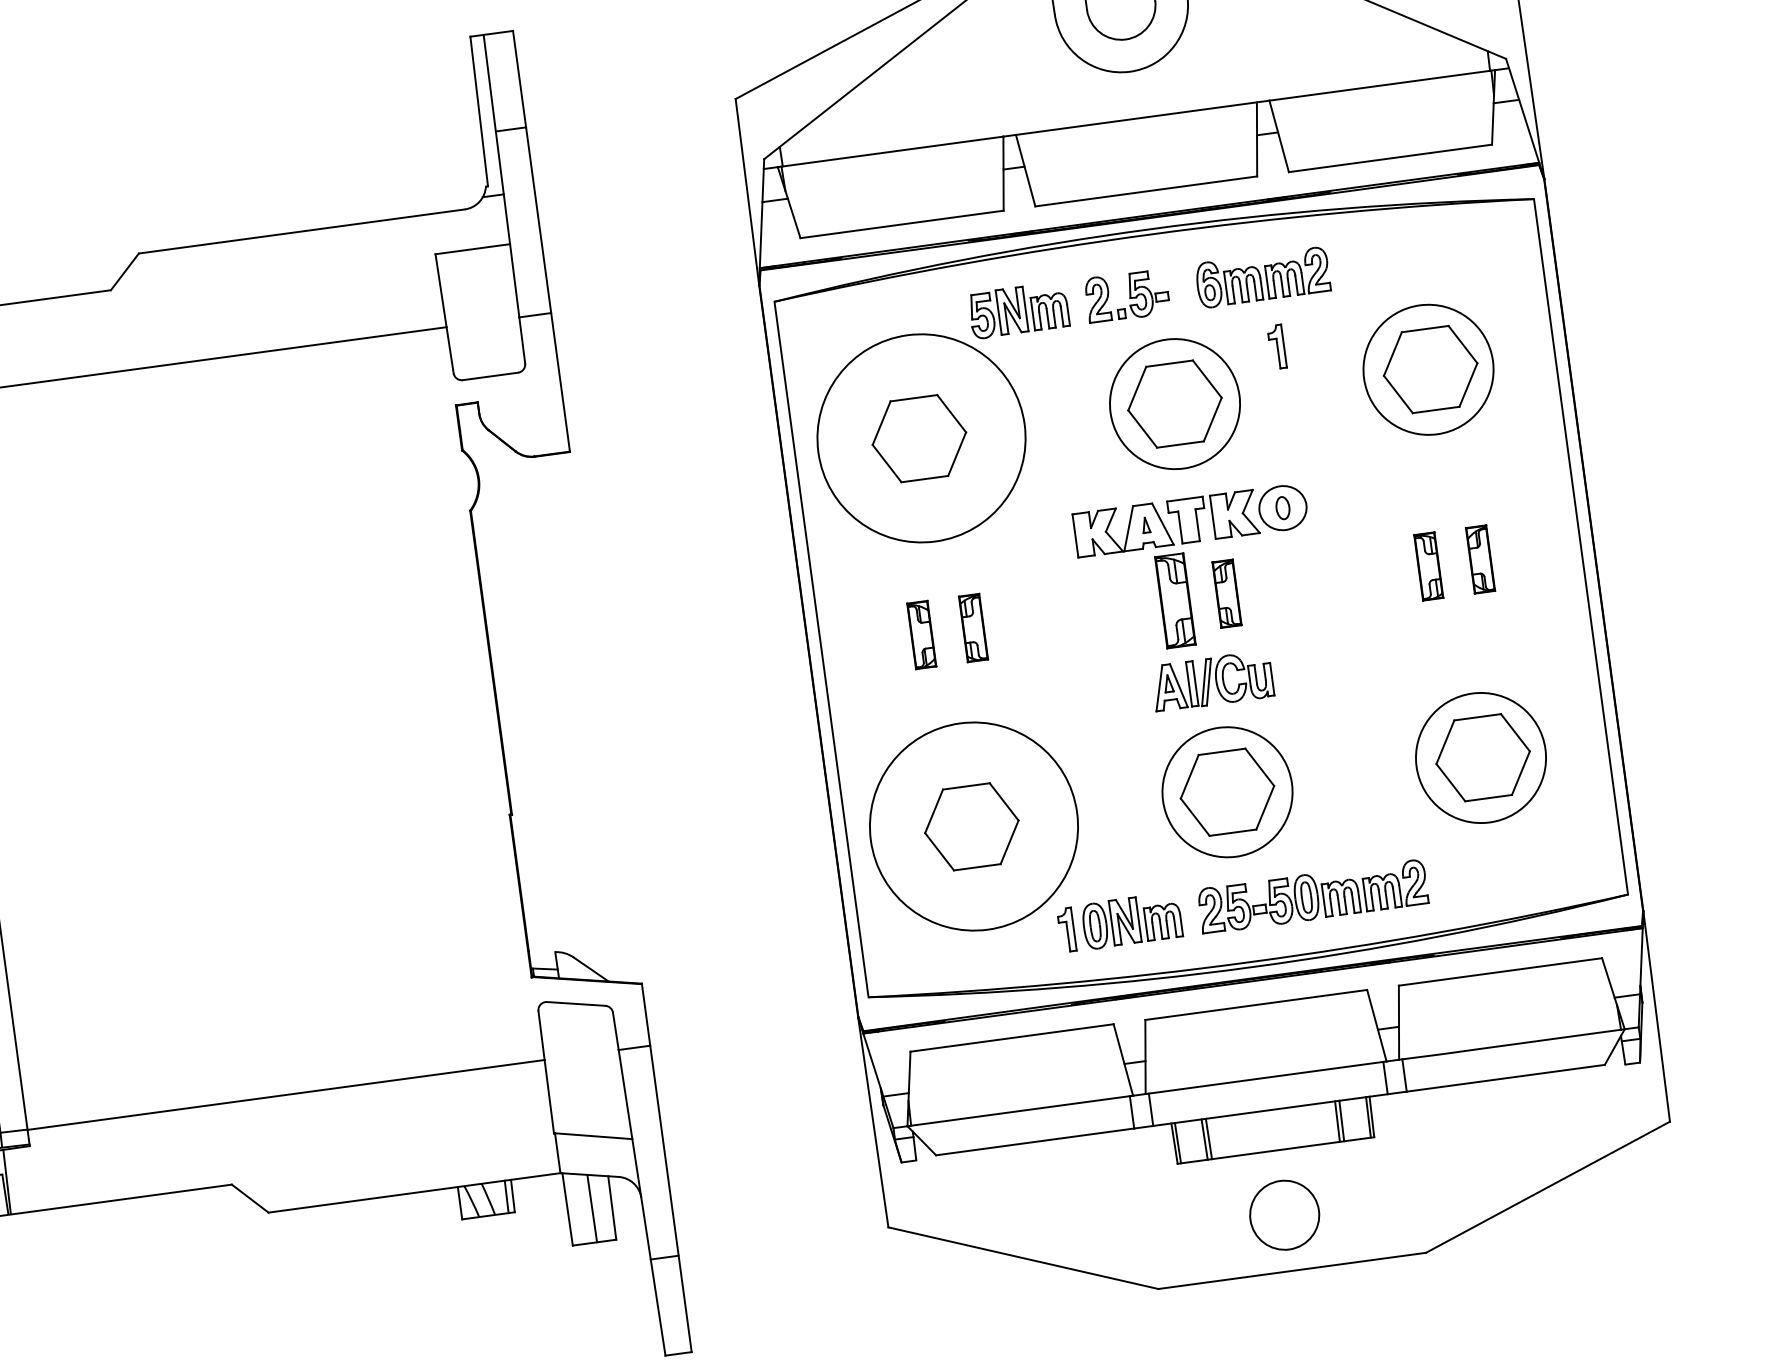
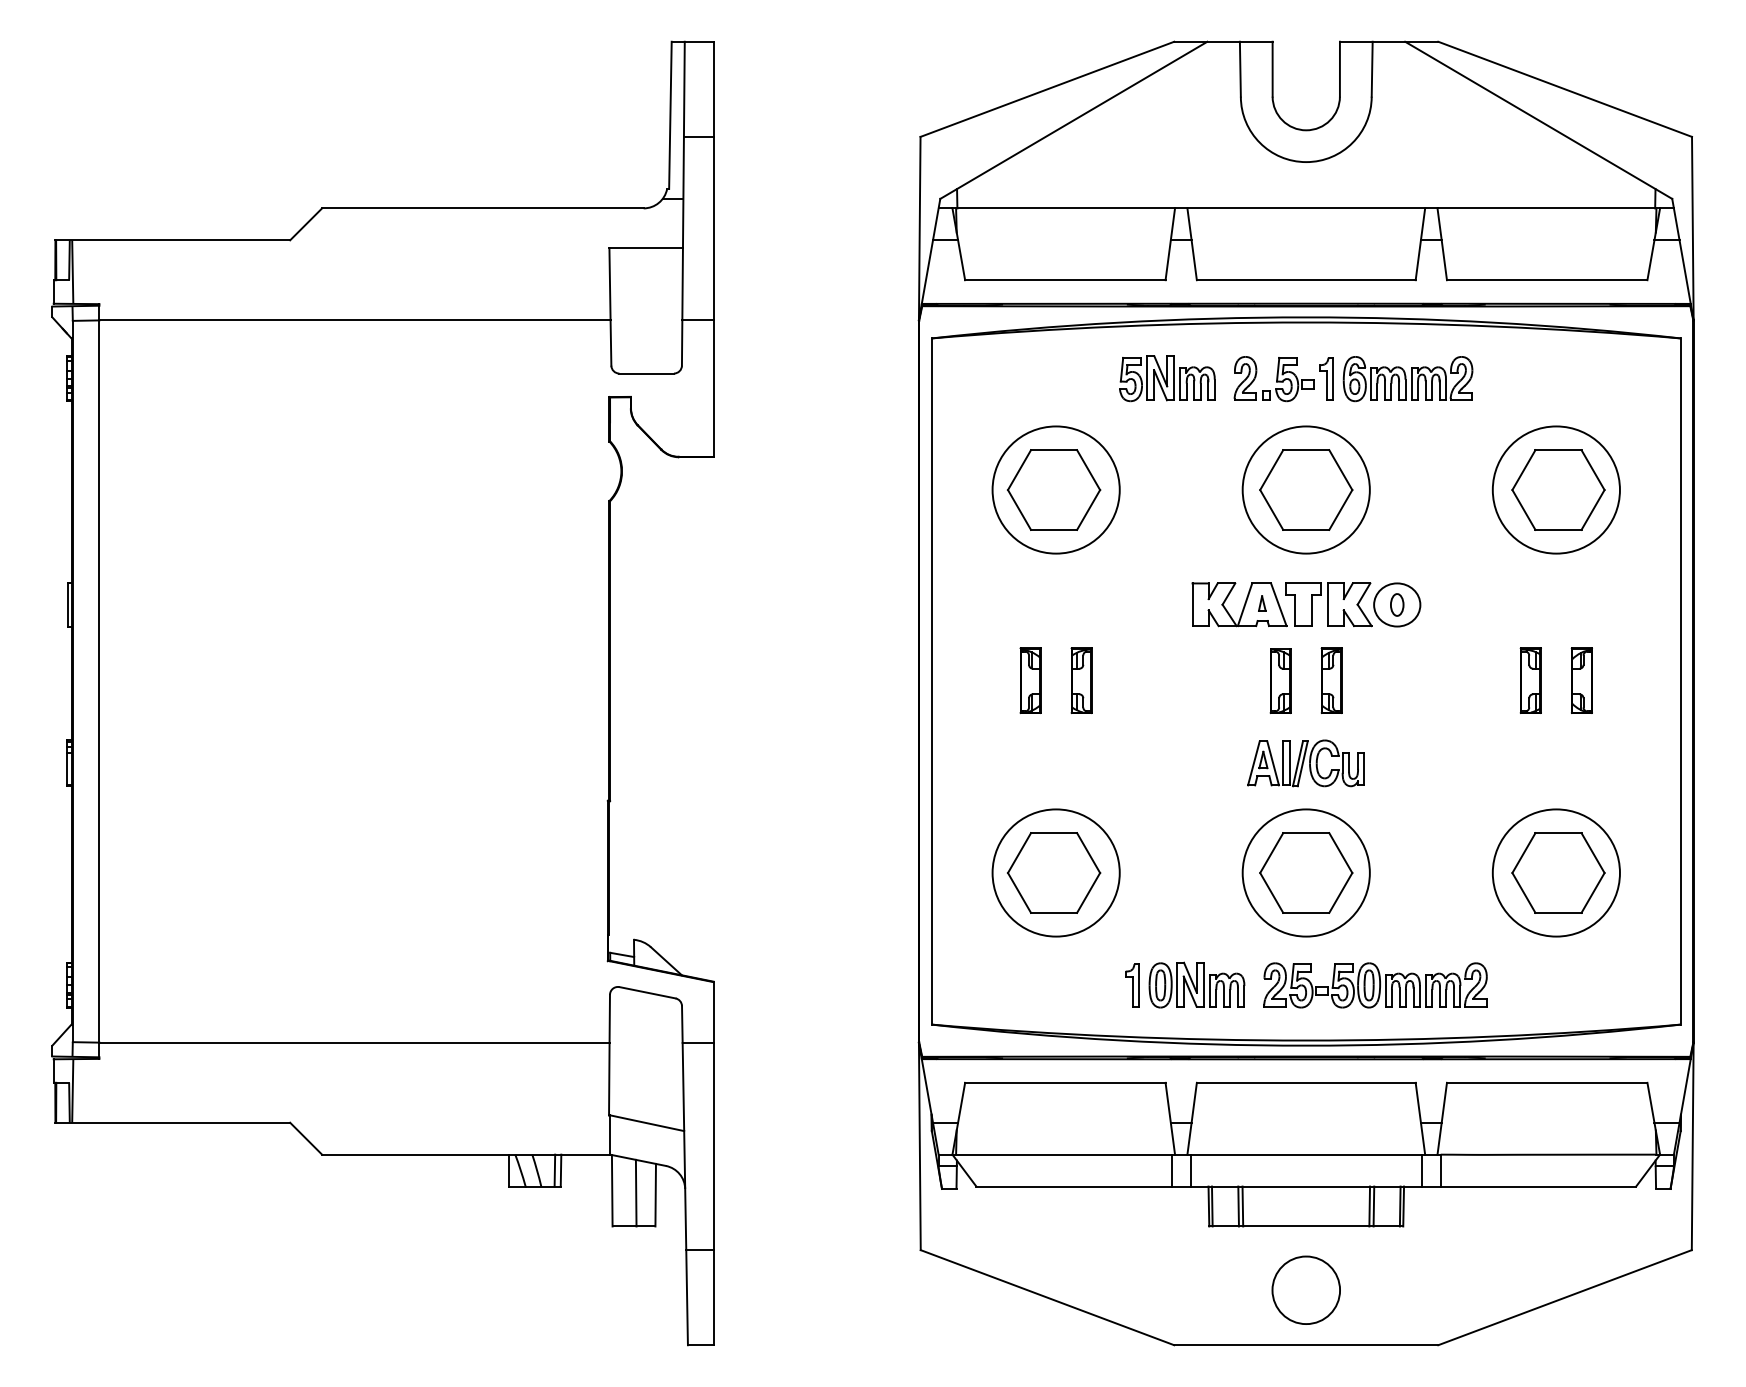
part: (1276, 346) -> (1326, 378), moved
circle: (920, 437) -> (1055, 489), size x0.62
part: (1175, 600) -> (1280, 680), size x0.71
circle: (973, 826) -> (1055, 872), size x0.62

